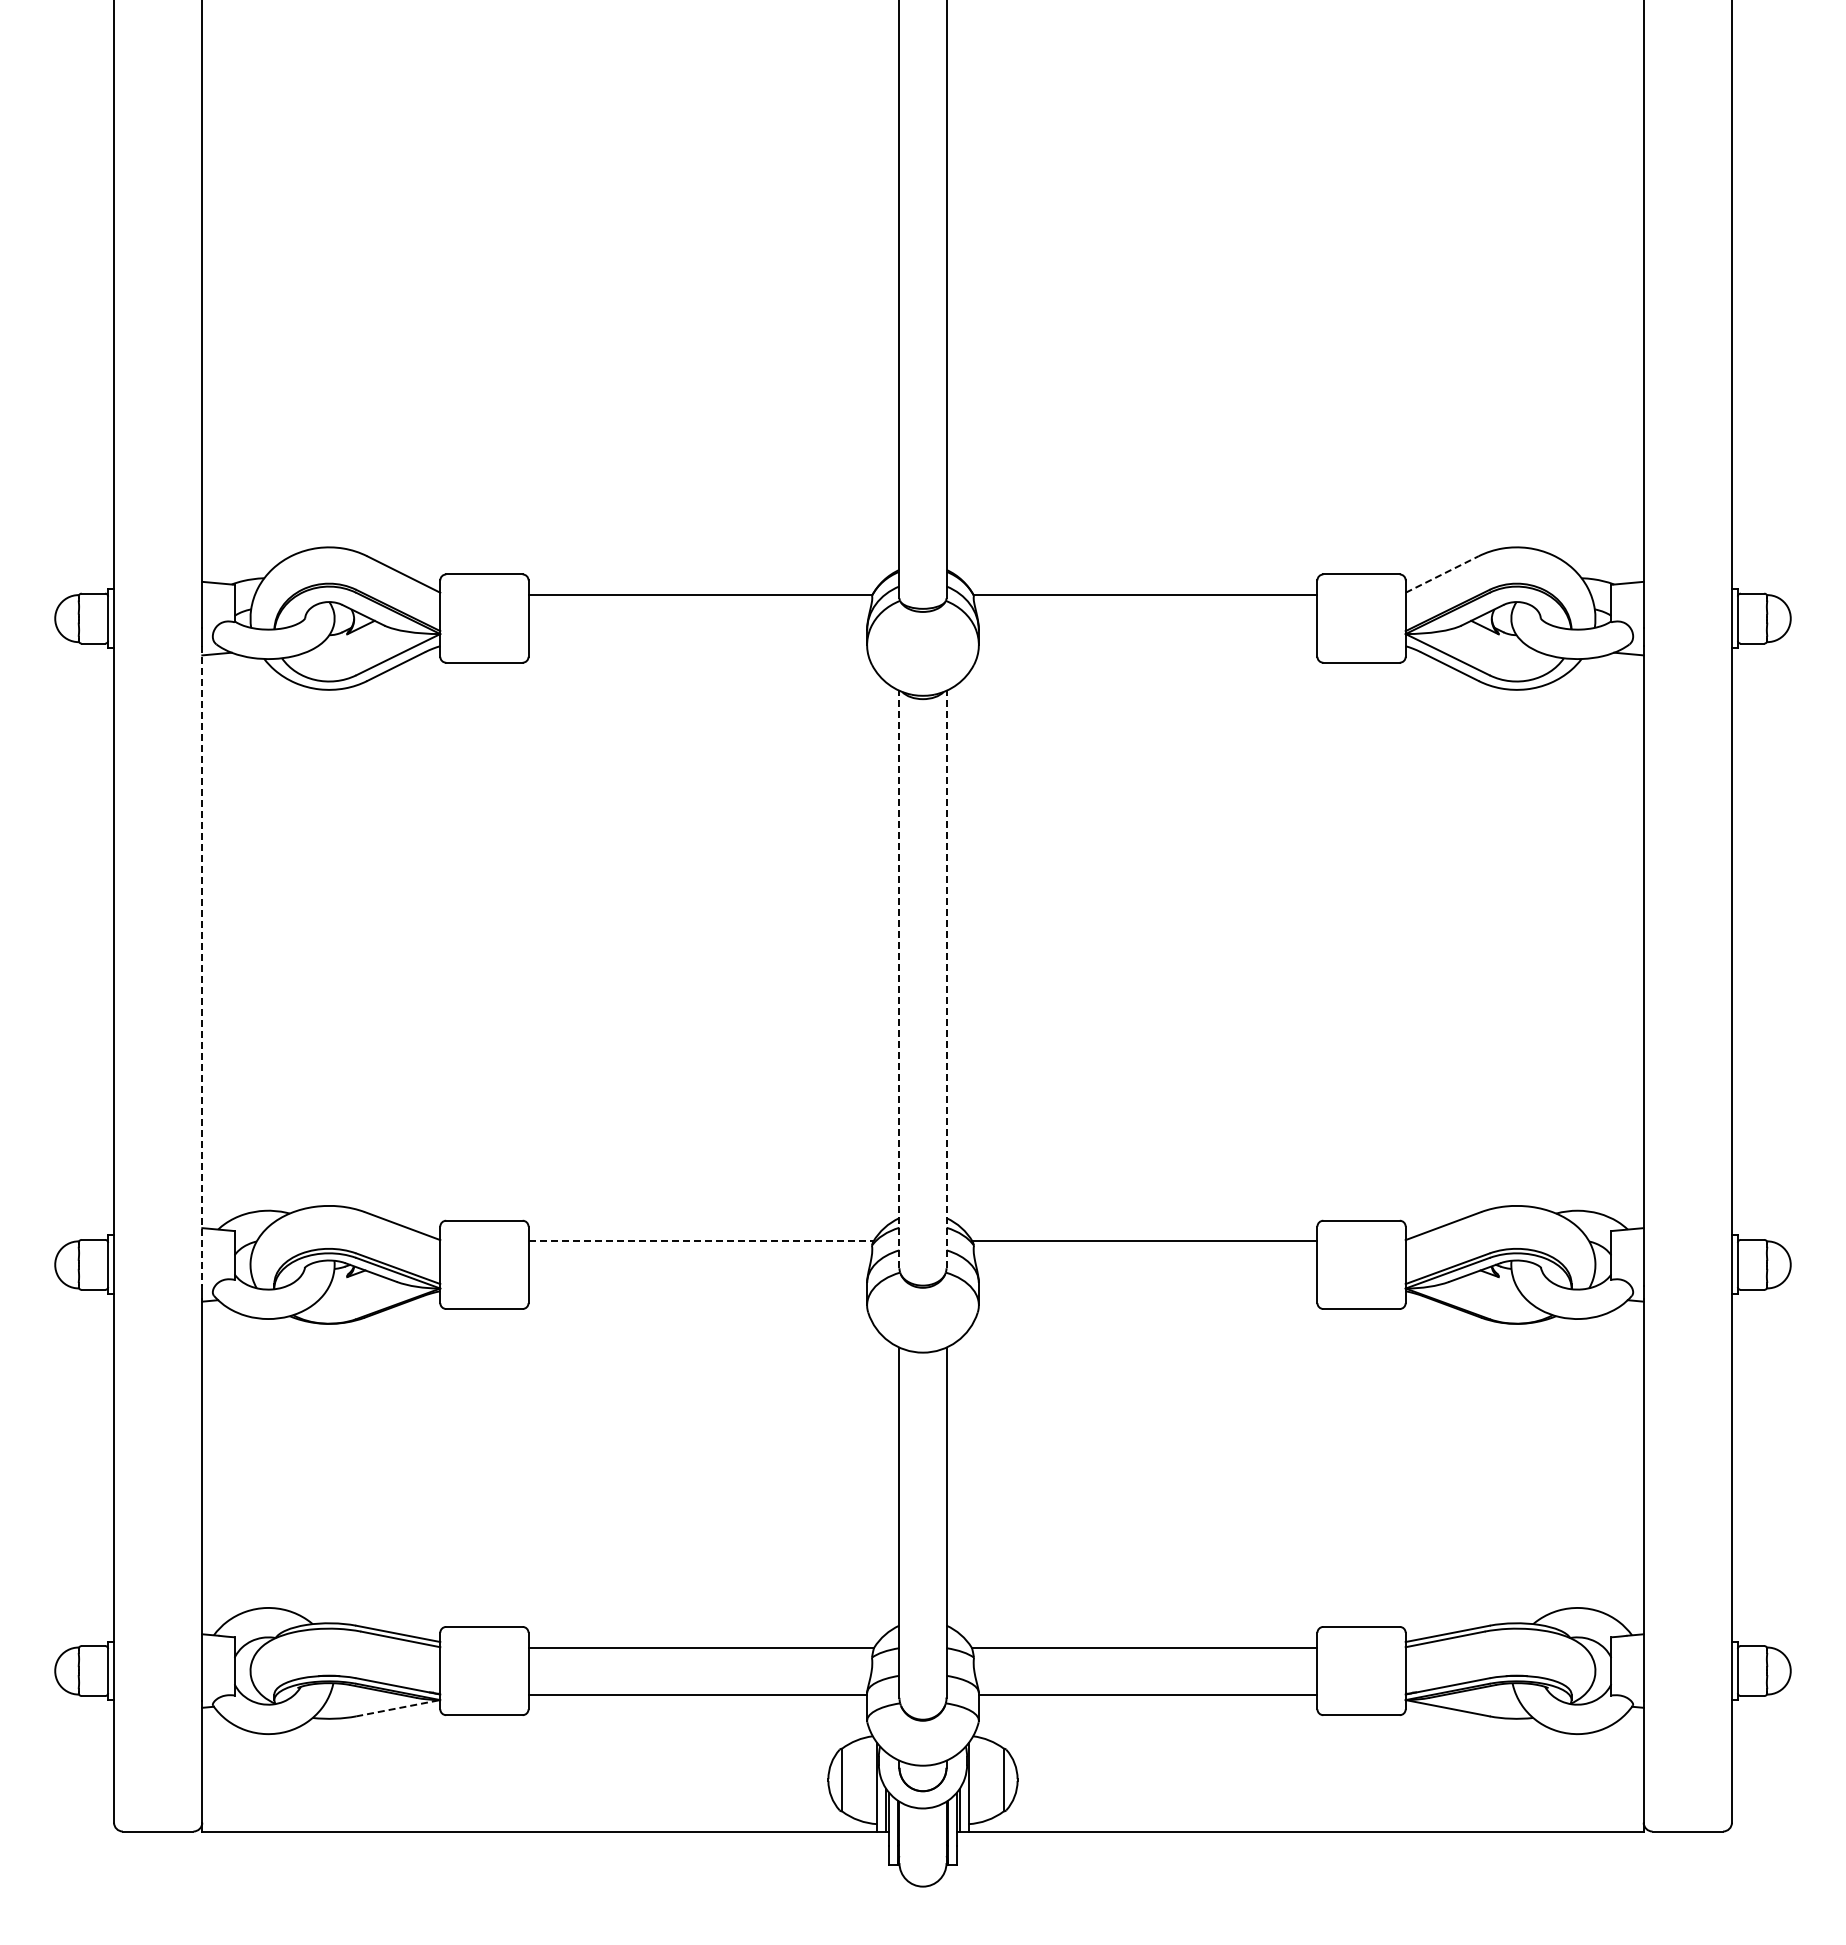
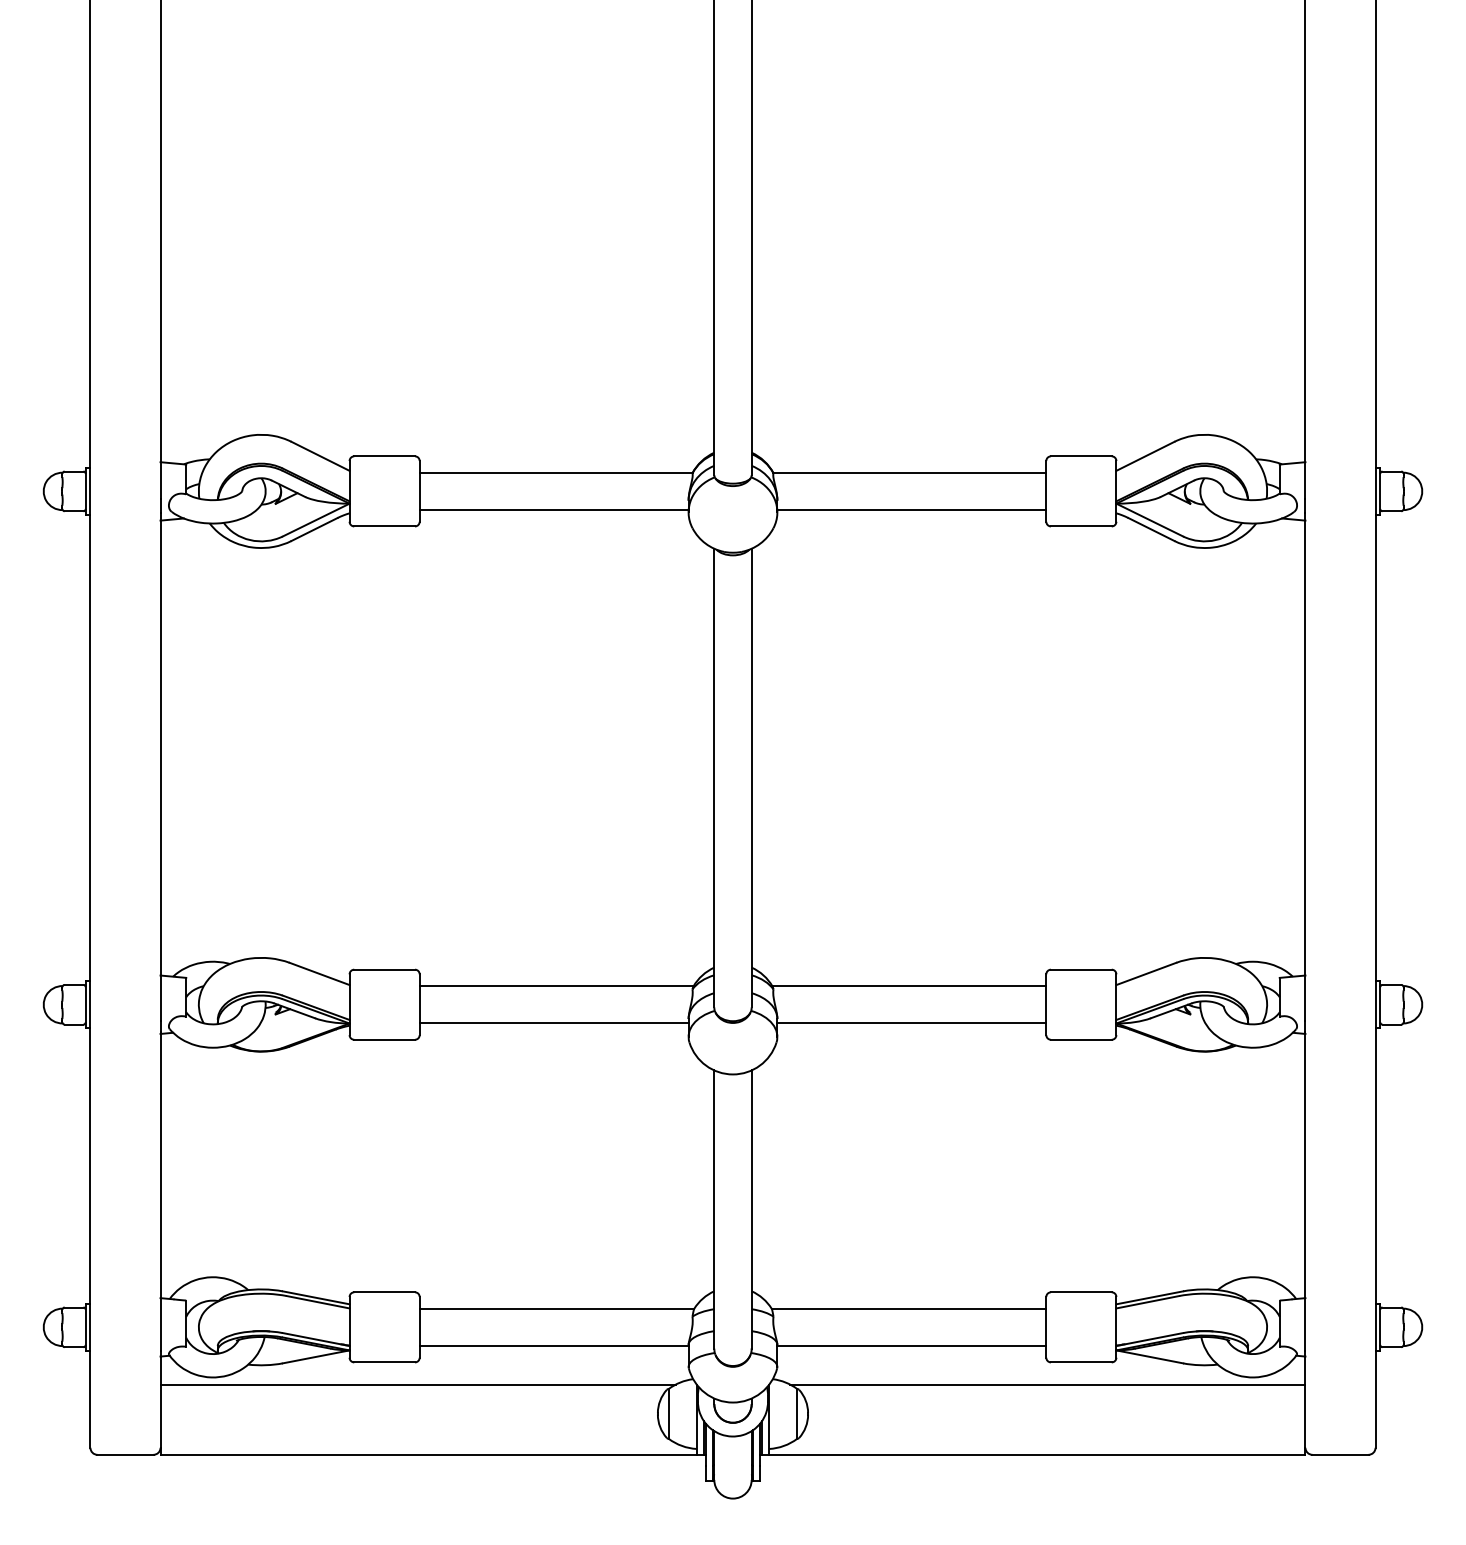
line: (1442, 574) -> (1145, 456), dashed -> solid
line: (697, 642) -> (553, 510), added
line: (1147, 642) -> (911, 510), added
line: (202, 966) -> (160, 767), dashed -> solid
line: (899, 979) -> (714, 778), dashed -> solid
line: (946, 979) -> (751, 778), dashed -> solid
line: (701, 1241) -> (557, 986), dashed -> solid
line: (697, 1288) -> (553, 1023), added
line: (1147, 1288) -> (911, 1023), added
line: (398, 1708) -> (316, 1357), dashed -> solid
line: (526, 1743) -> (418, 1384), added
line: (1319, 1743) -> (1047, 1384), added

